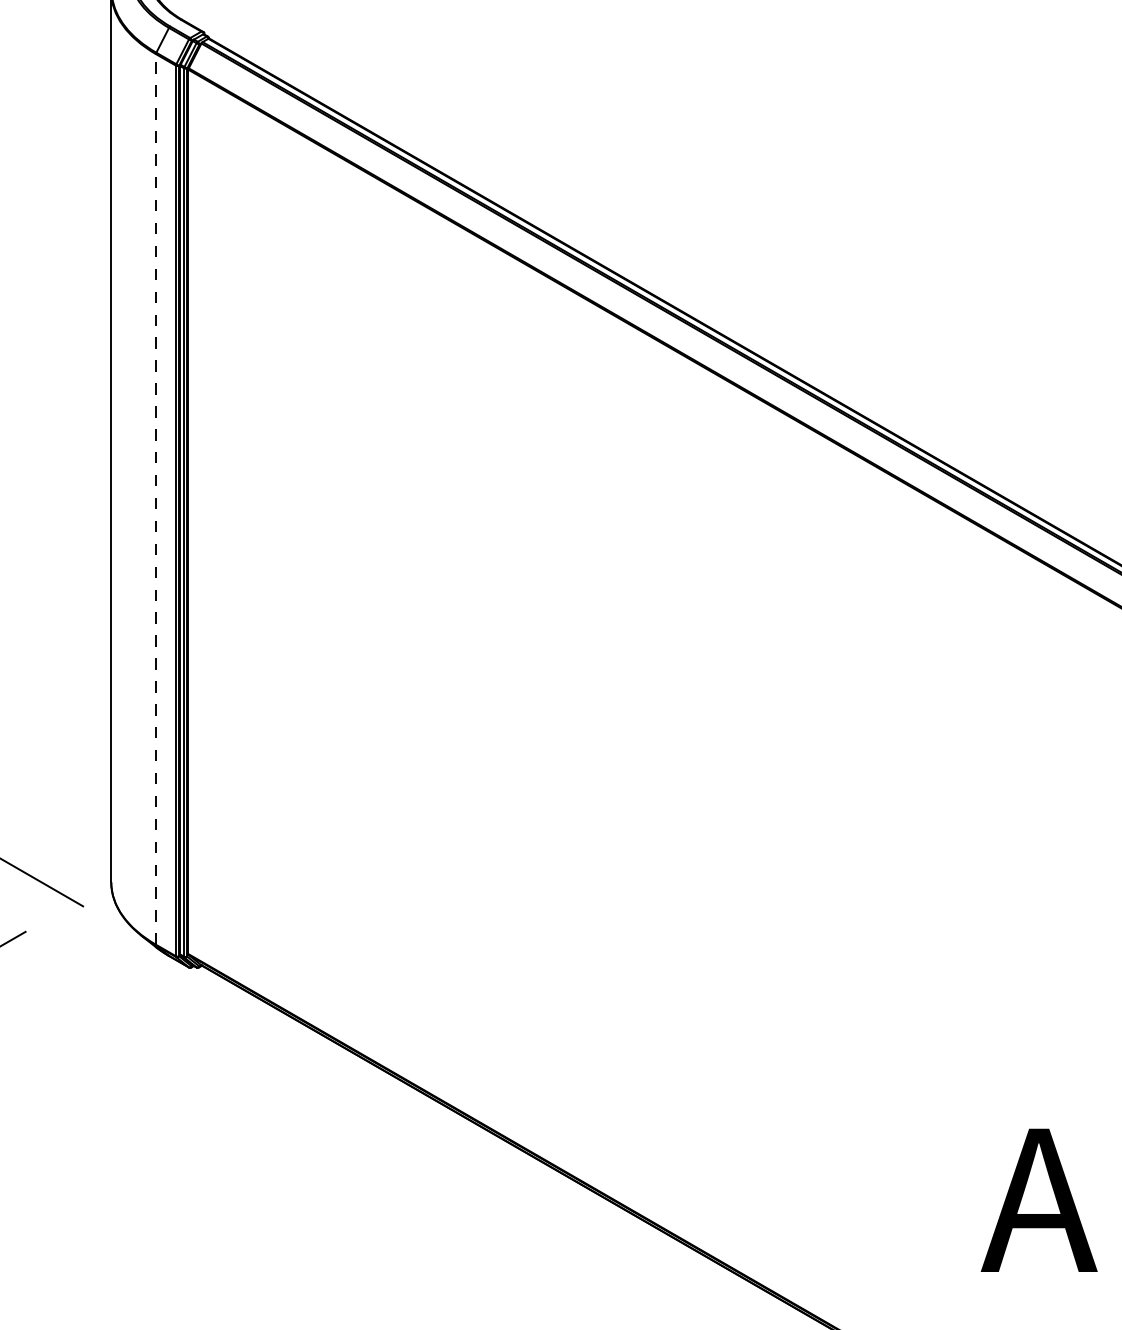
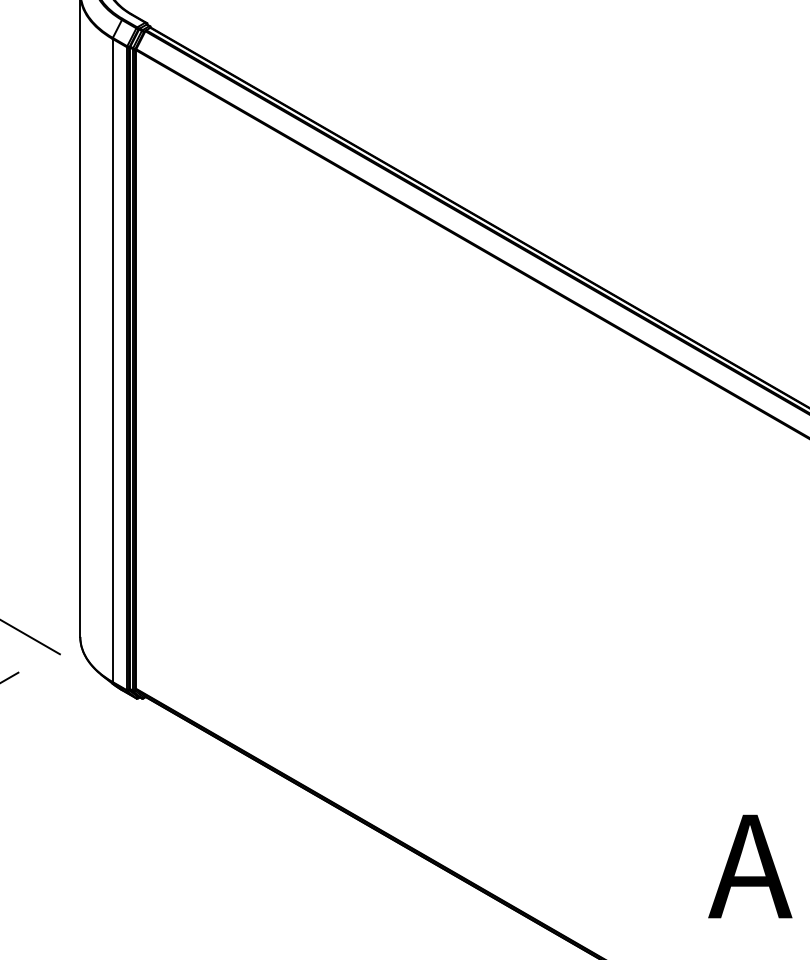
line: (155, 499) -> (112, 360), dashed -> solid

